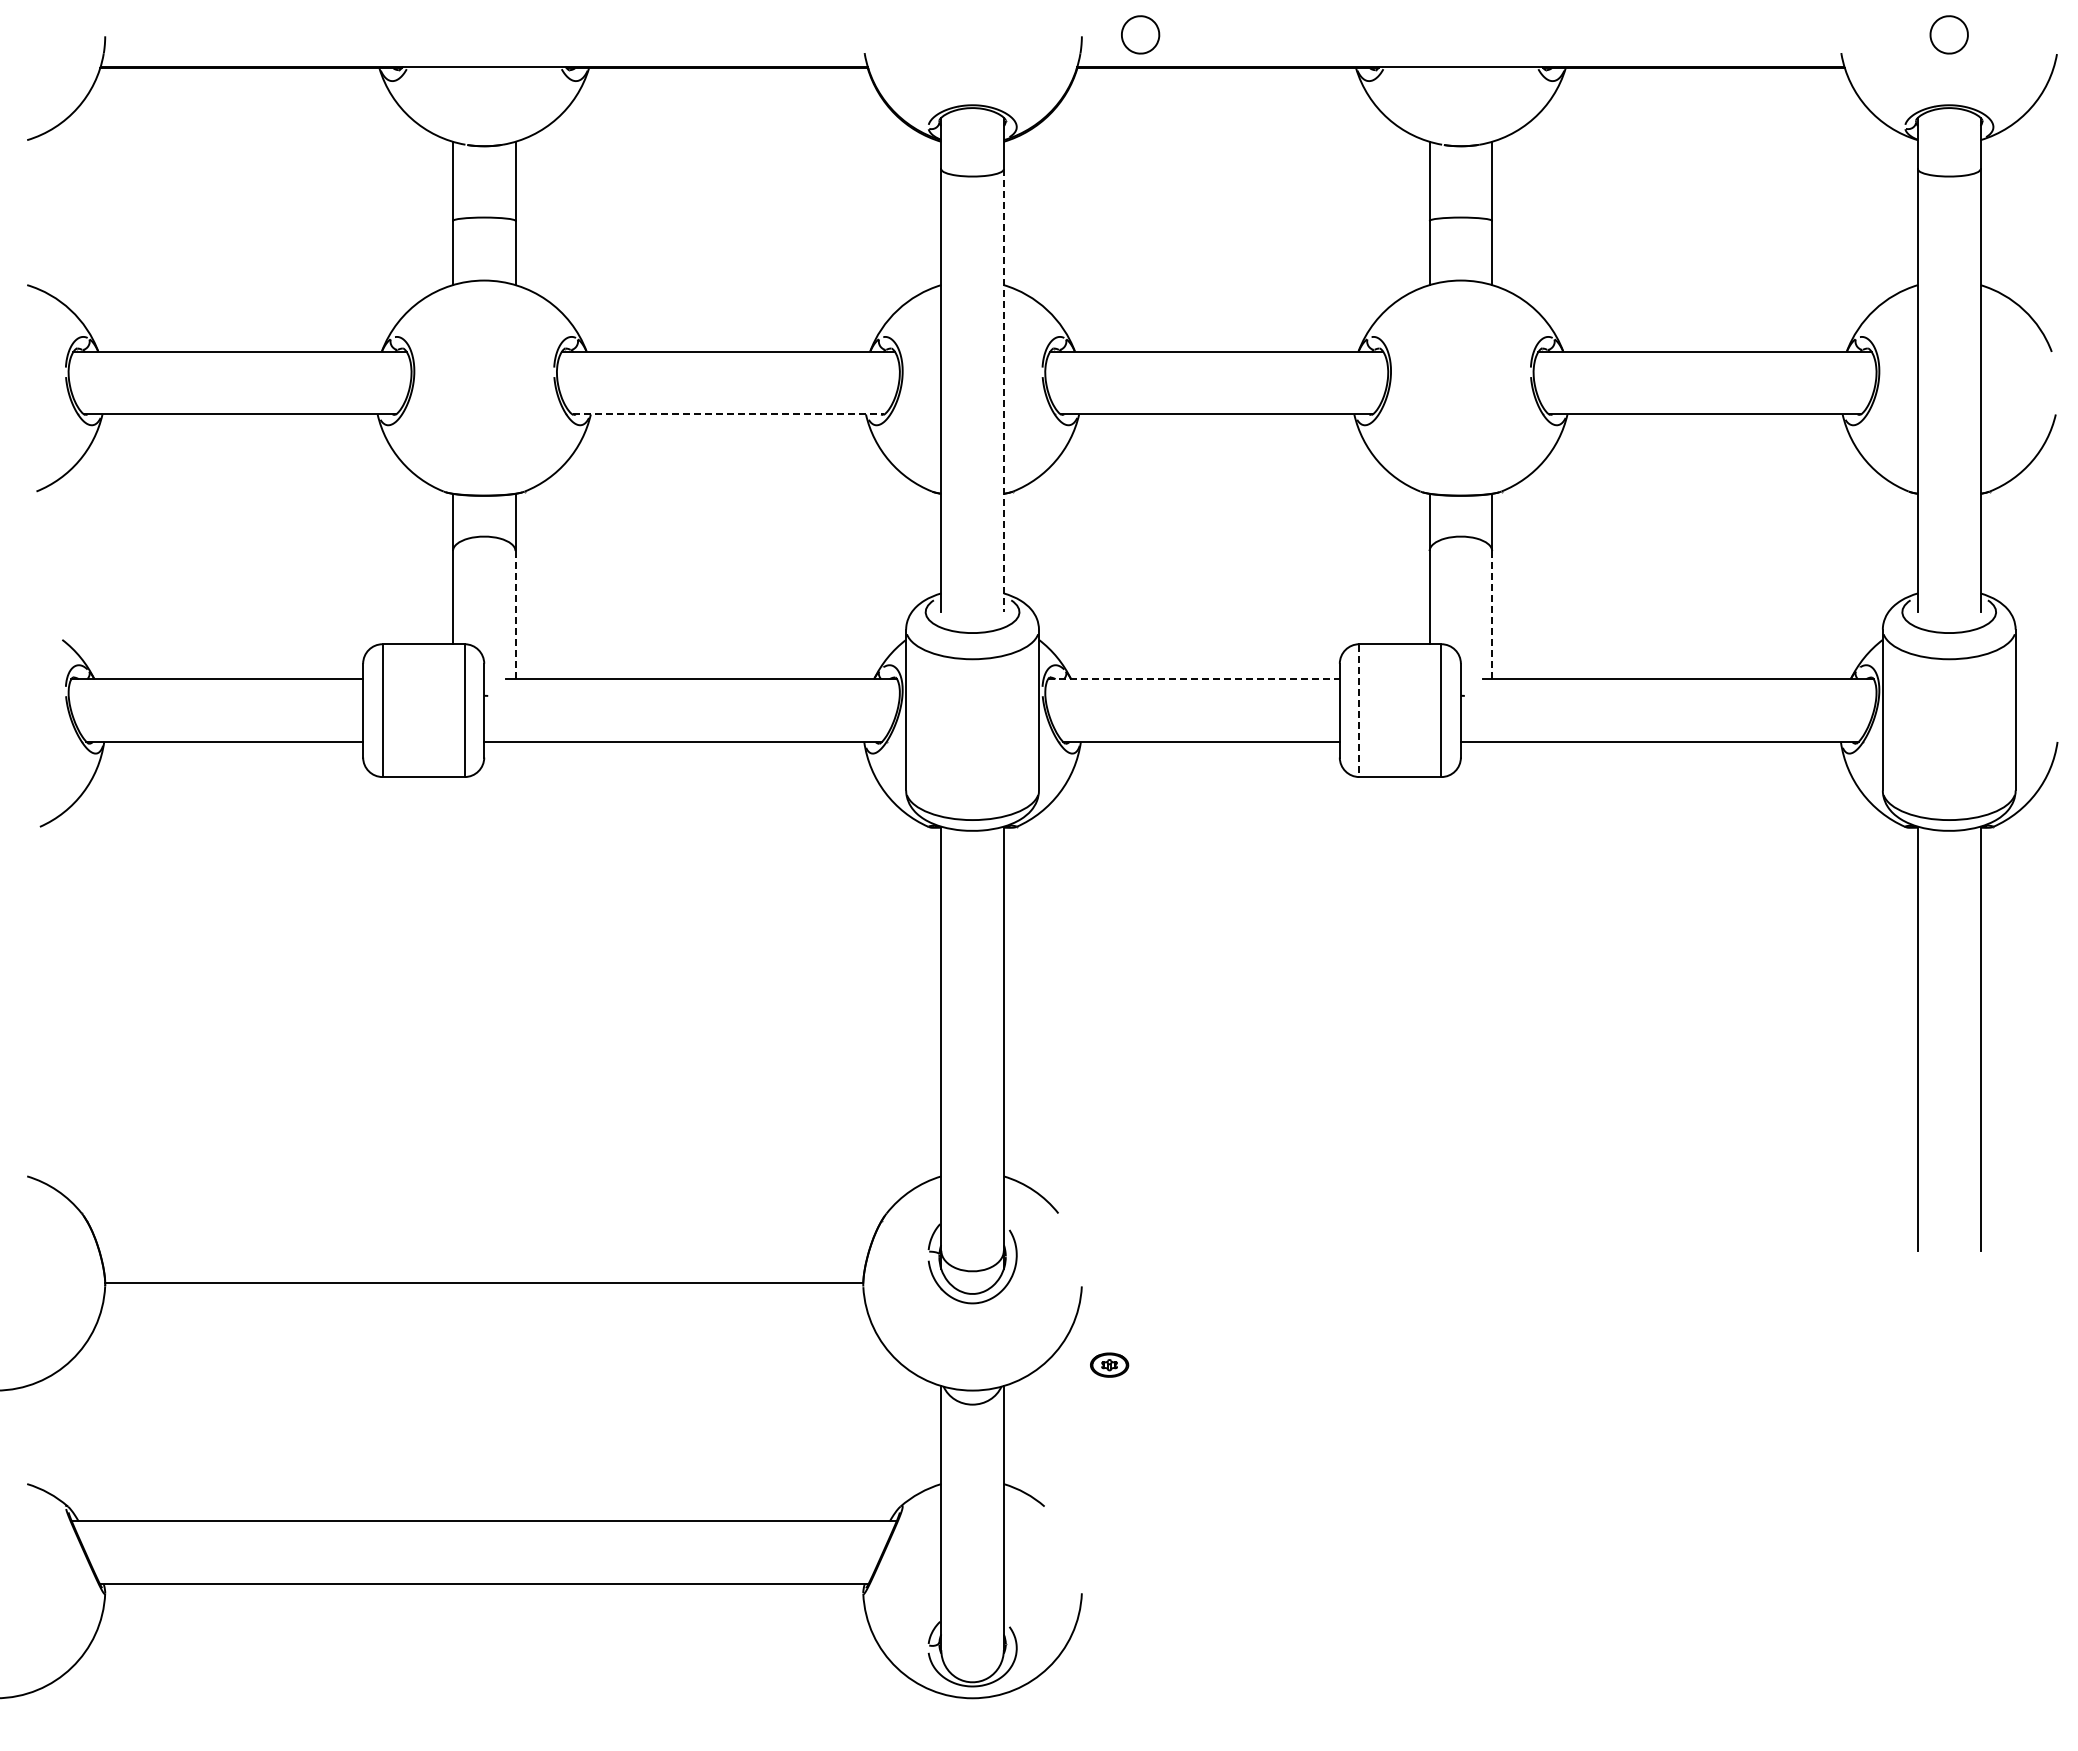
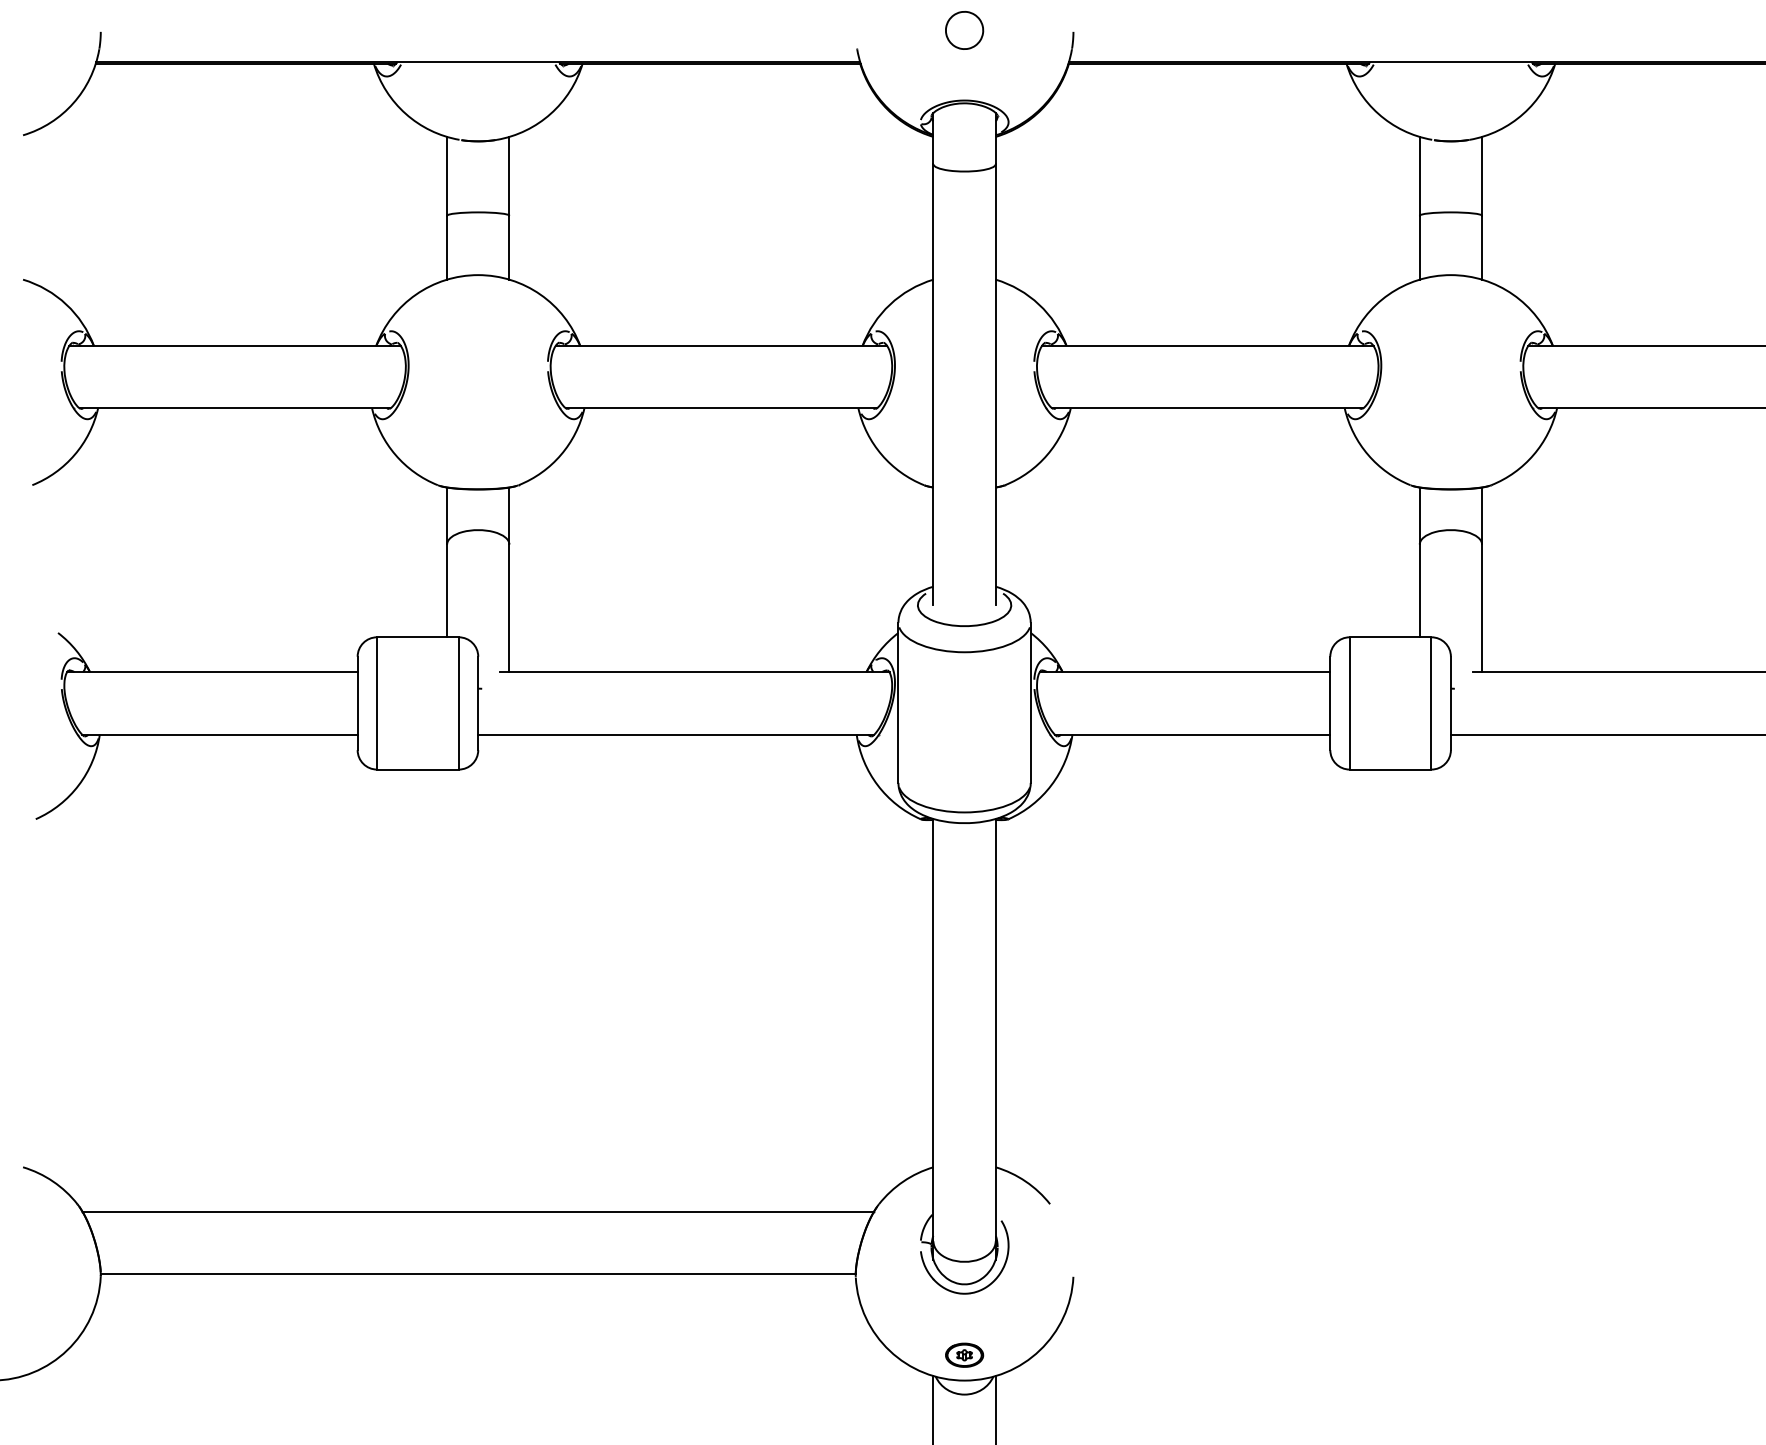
part: (1140, 34) -> (964, 30), moved
line: (1003, 391) -> (995, 385), dashed -> solid
line: (728, 414) -> (721, 408), dashed -> solid
line: (515, 614) -> (509, 607), dashed -> solid
line: (1492, 614) -> (1482, 607), dashed -> solid
line: (1193, 679) -> (1184, 672), dashed -> solid
line: (1359, 710) -> (1349, 703), dashed -> solid
line: (483, 1220) -> (477, 1211), added
part: (1109, 1364) -> (964, 1354), moved

